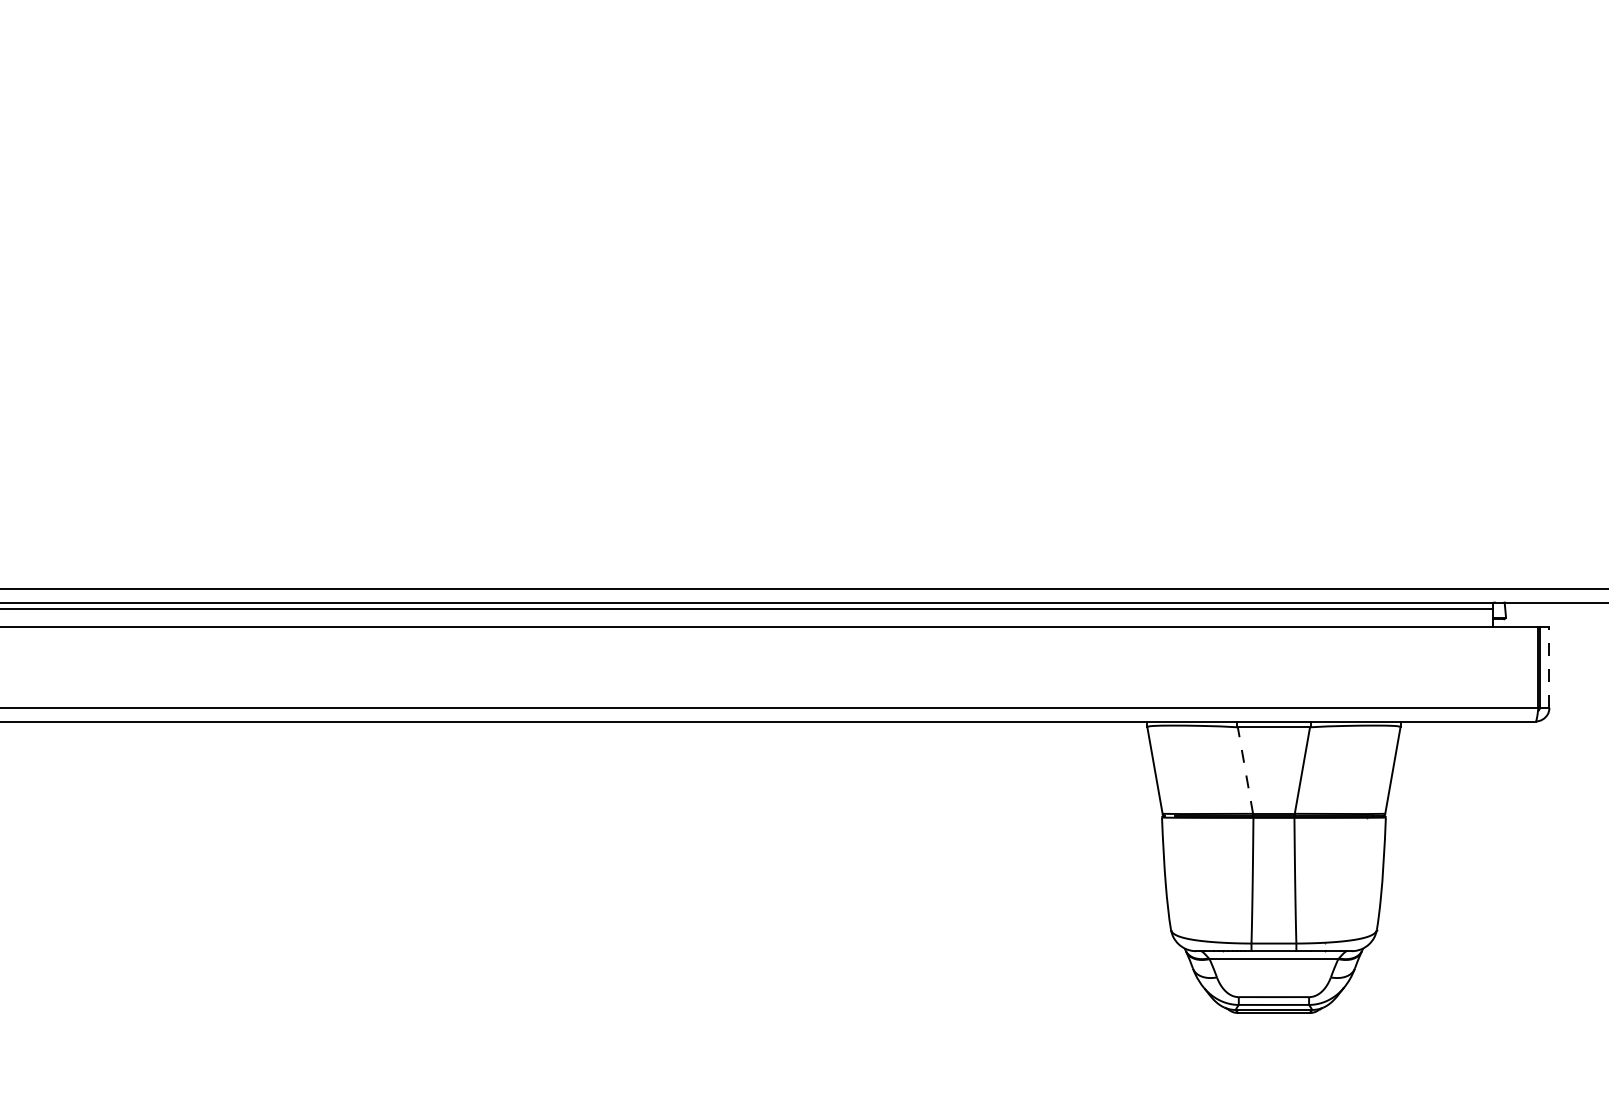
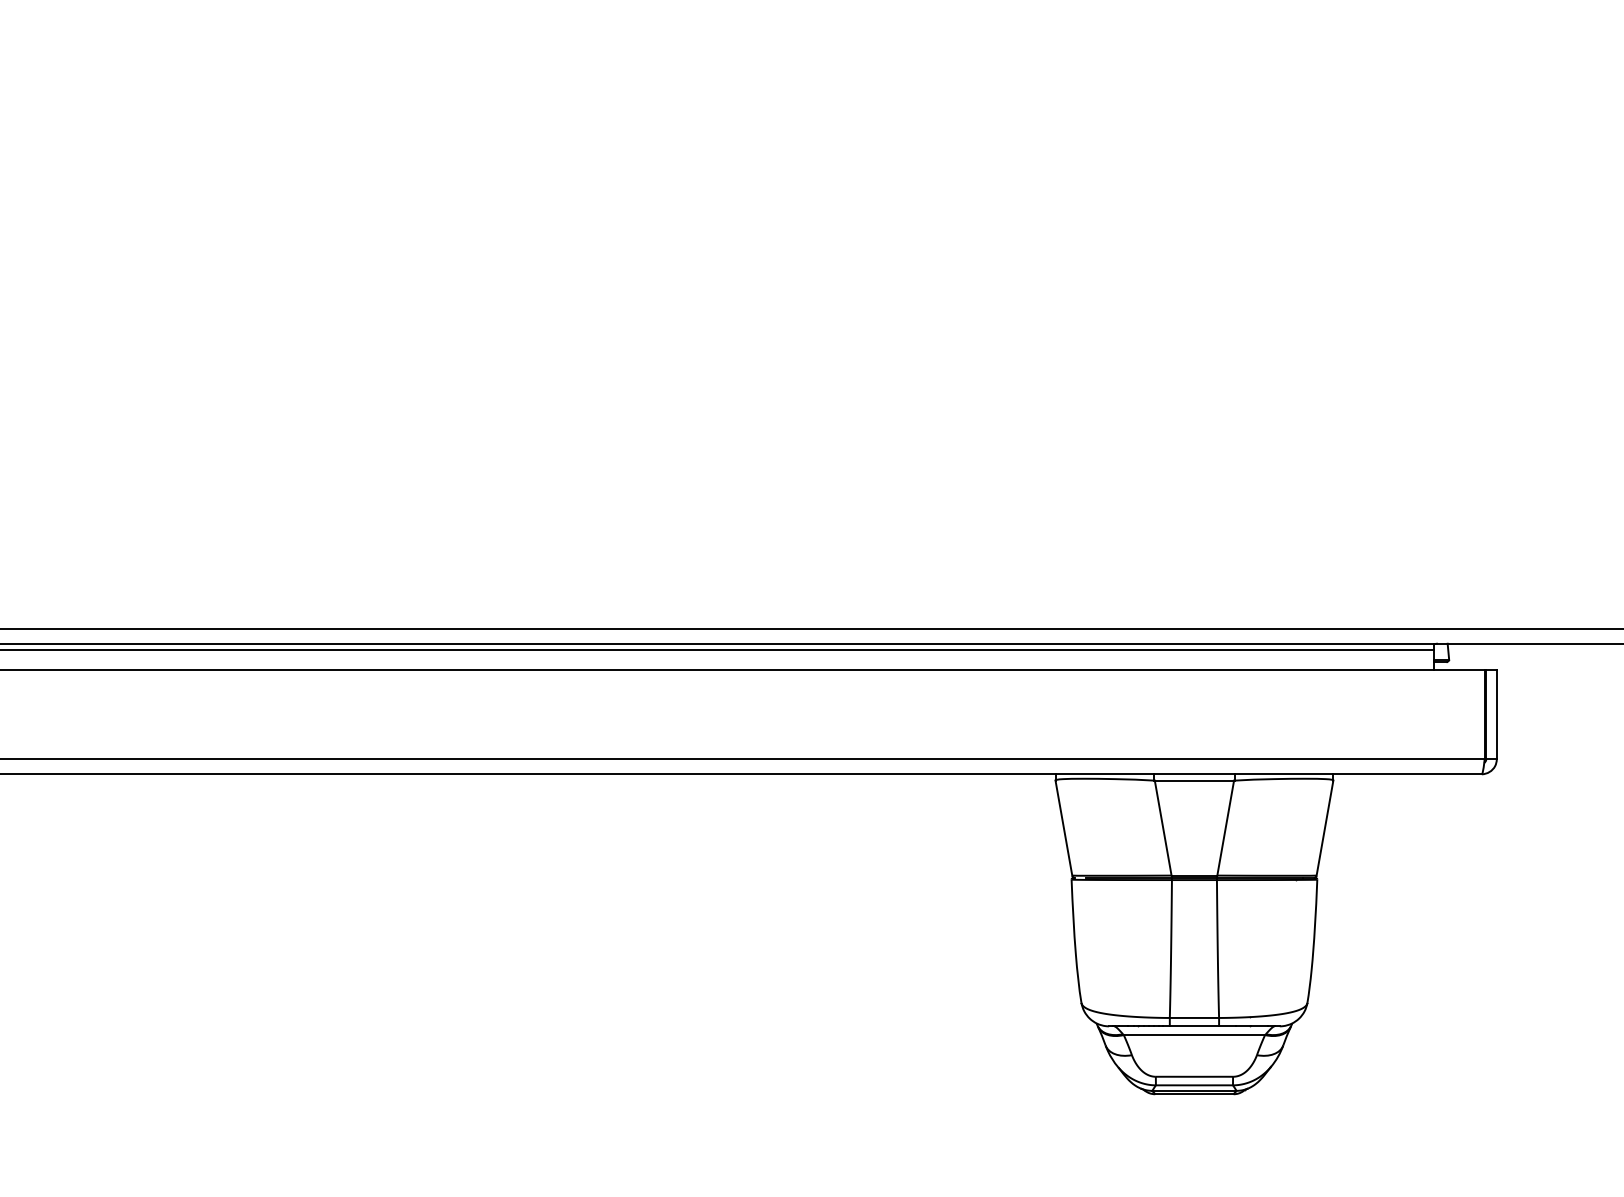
line: (1549, 666) -> (1496, 713), dashed -> solid
line: (1245, 770) -> (1163, 828), dashed -> solid

